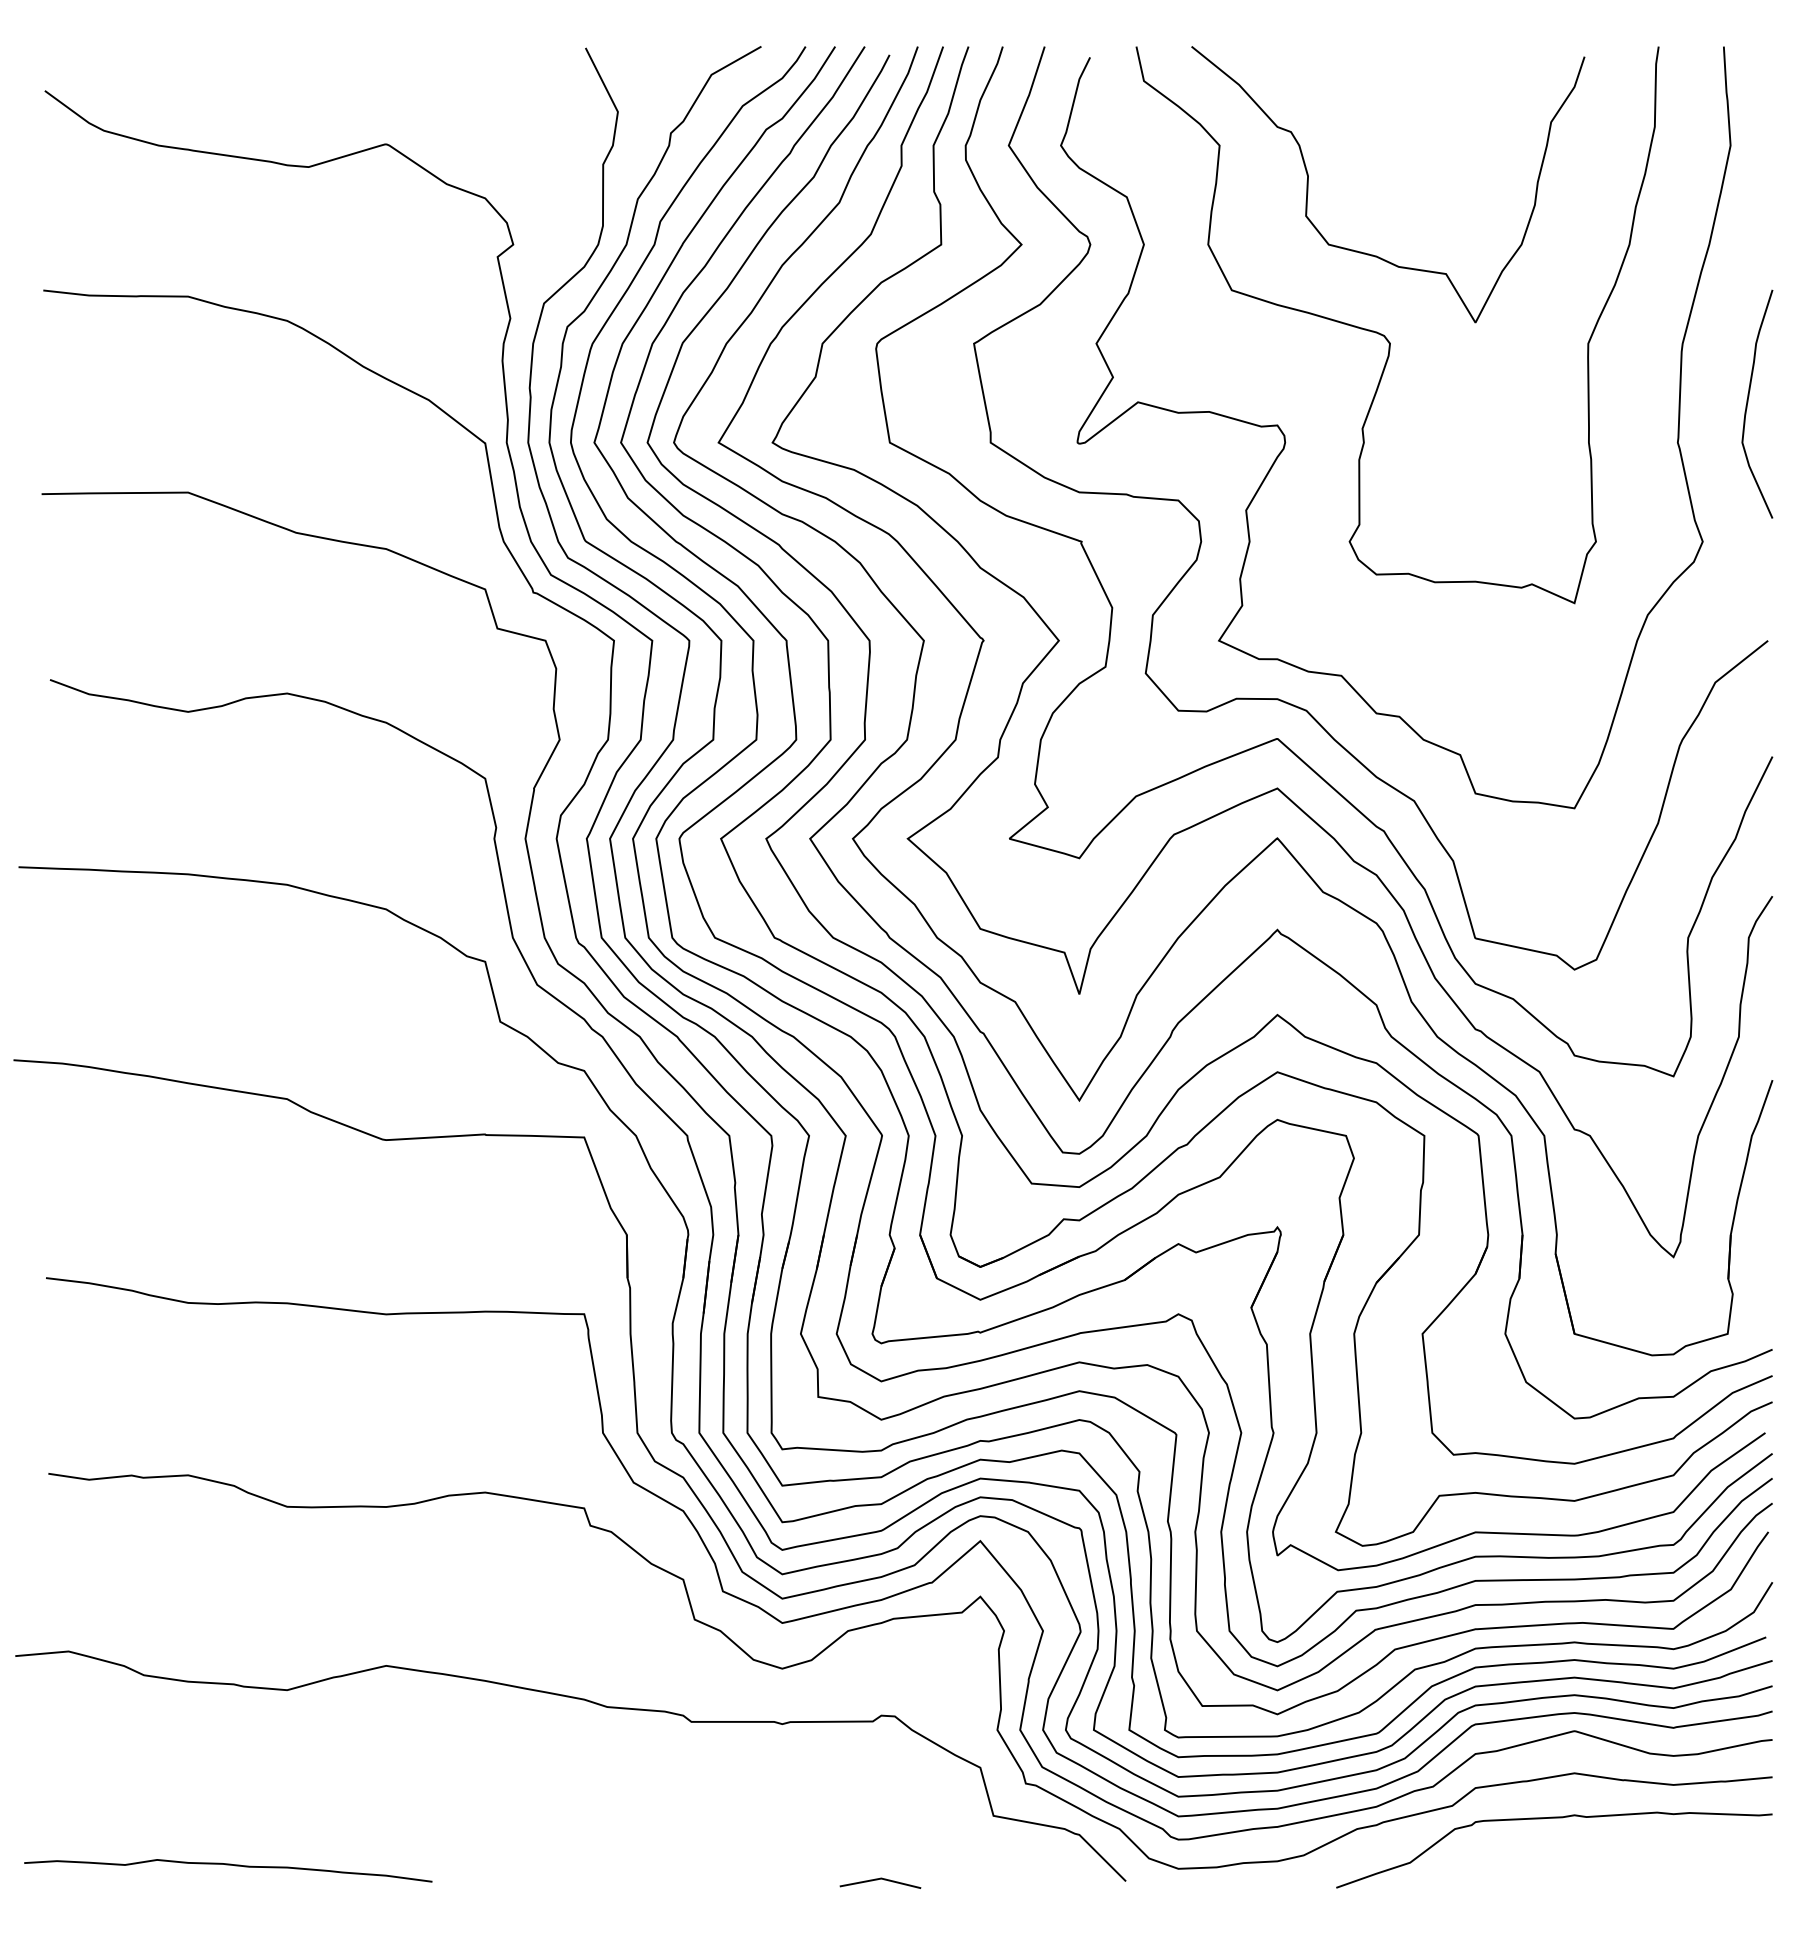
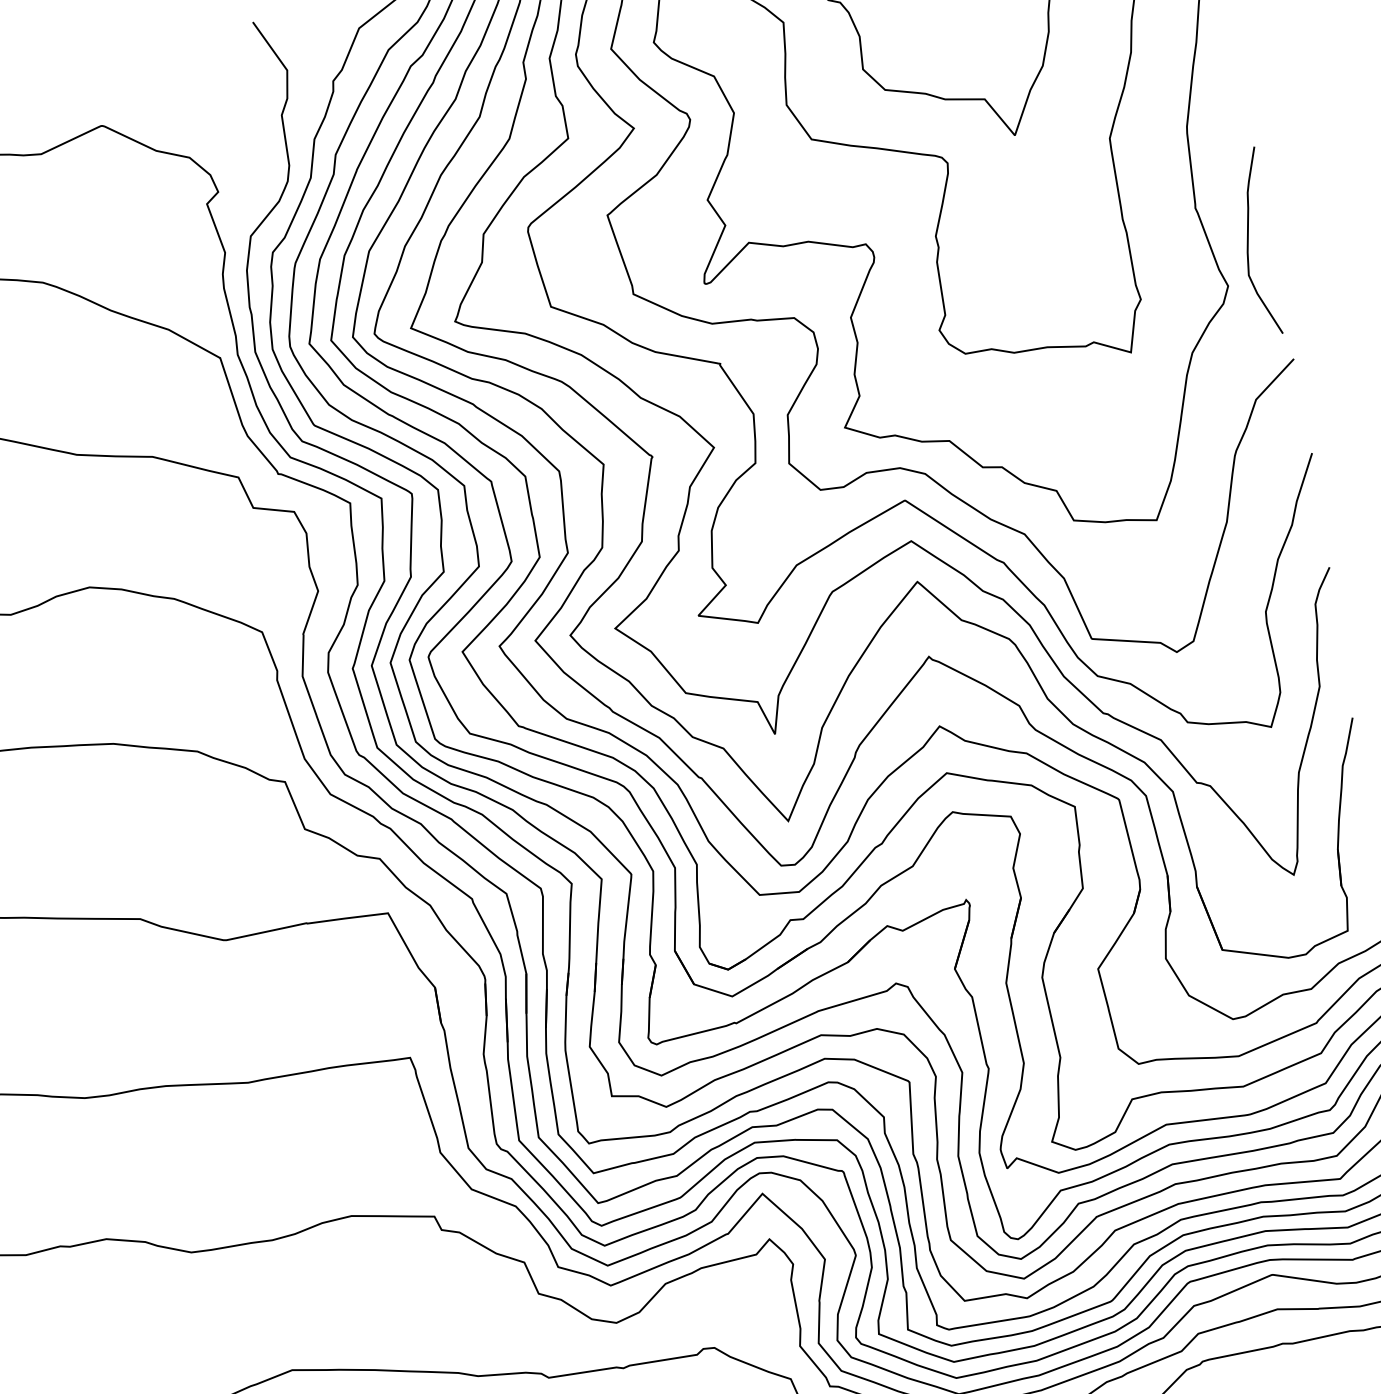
curve: (1748, 402) -> (1248, 241), moved

